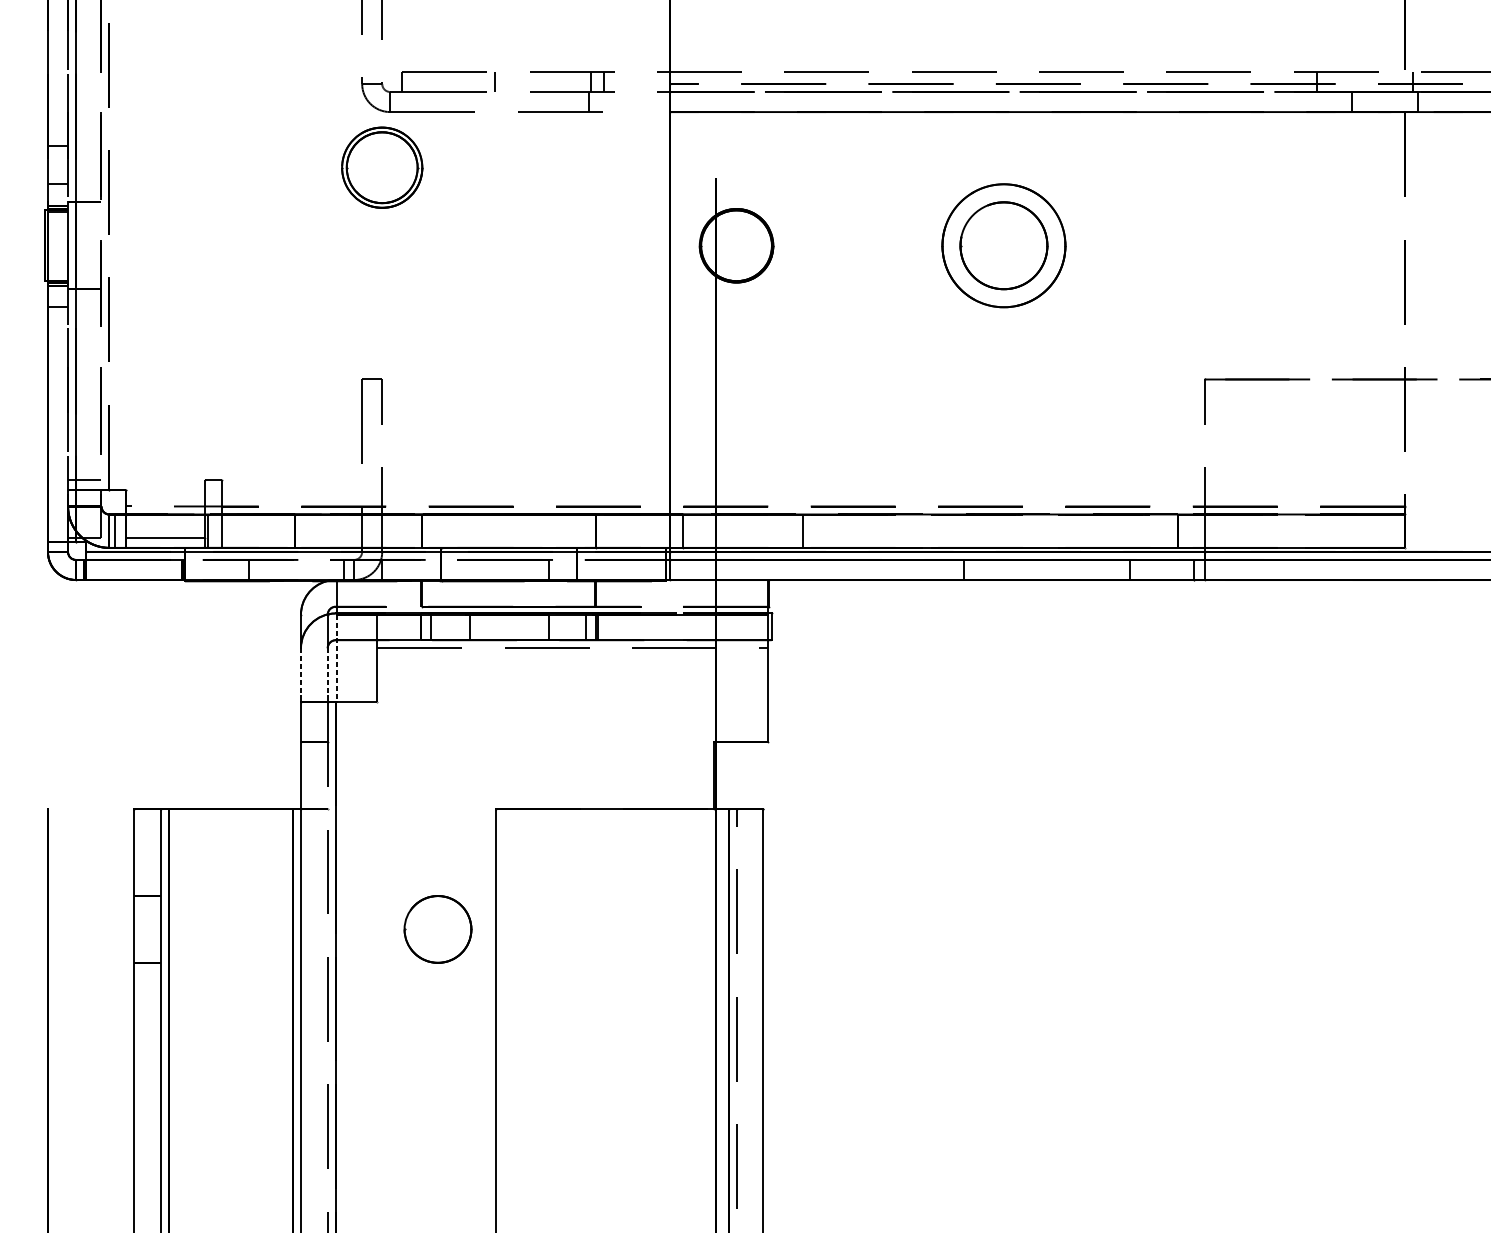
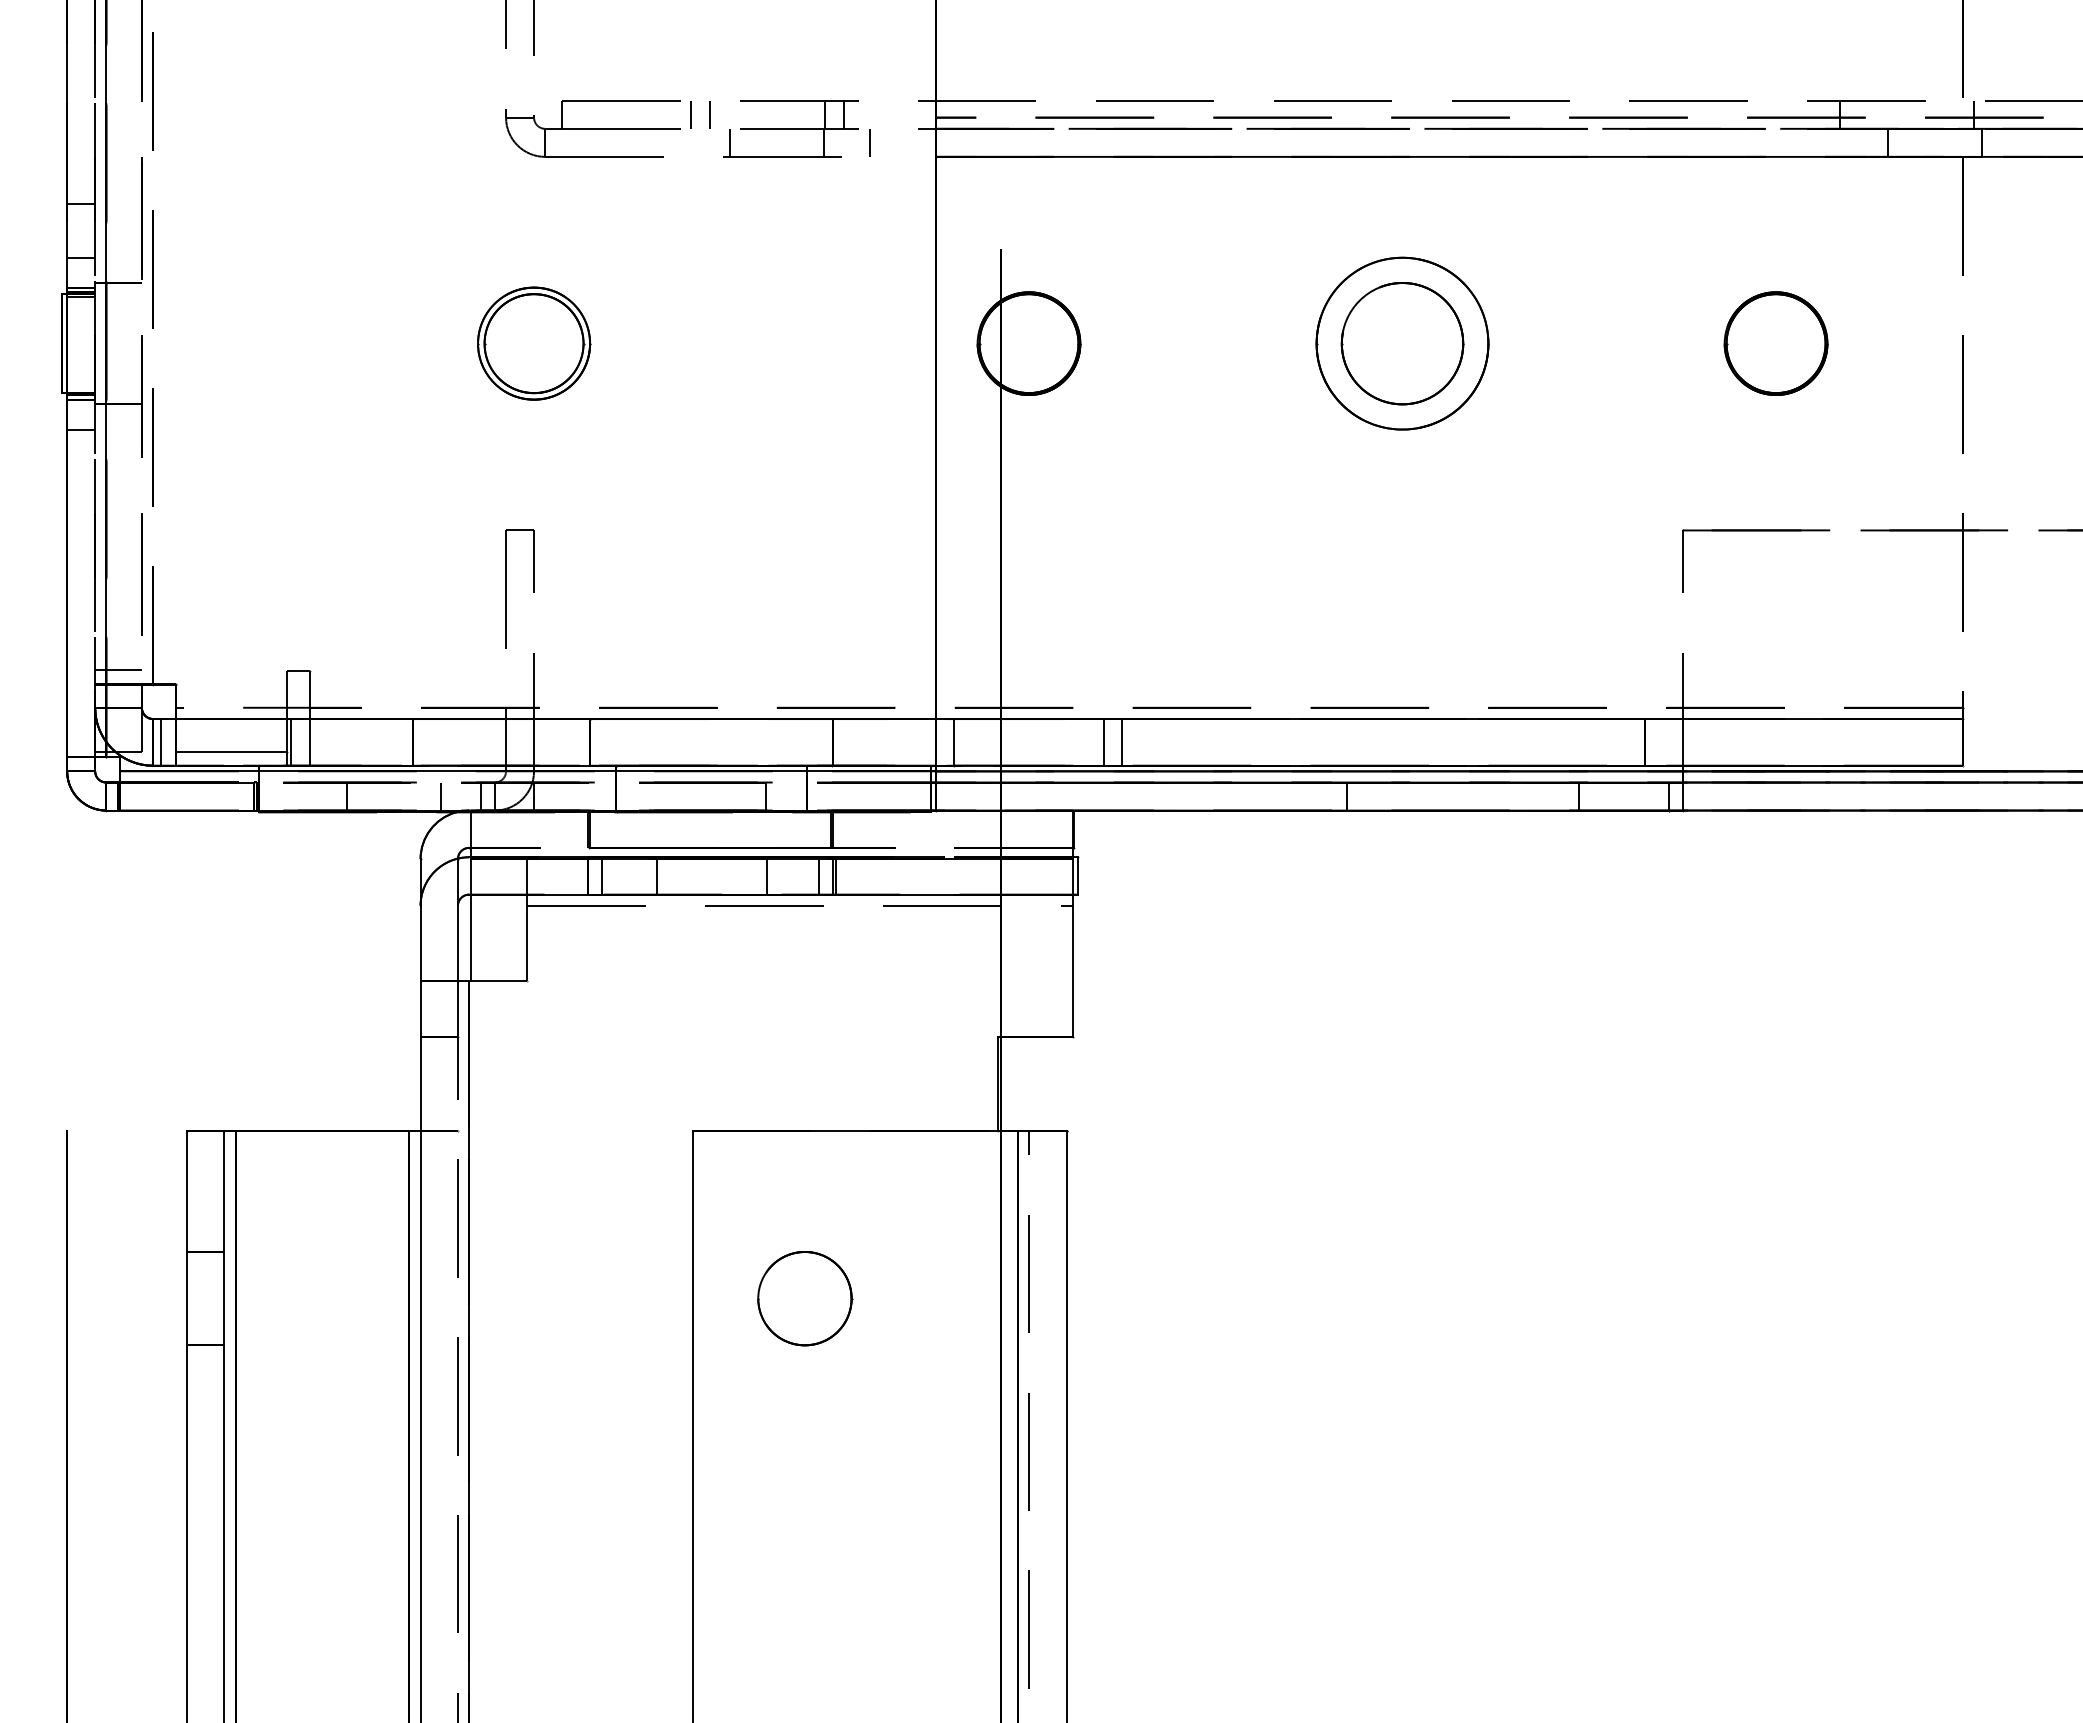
line: (507, 81) -> (709, 114), added
line: (522, 101) -> (730, 142), added
line: (623, 101) -> (870, 142), added
part: (382, 167) -> (534, 343), moved
part: (1270, 245) -> (1775, 343), added
line: (789, 531) -> (1103, 742), added
line: (315, 569) -> (440, 796), added
line: (337, 658) -> (471, 920), dashed -> solid
line: (300, 675) -> (420, 943), dashed -> solid
line: (327, 675) -> (457, 943), dashed -> solid
part: (438, 929) -> (805, 1298), moved

